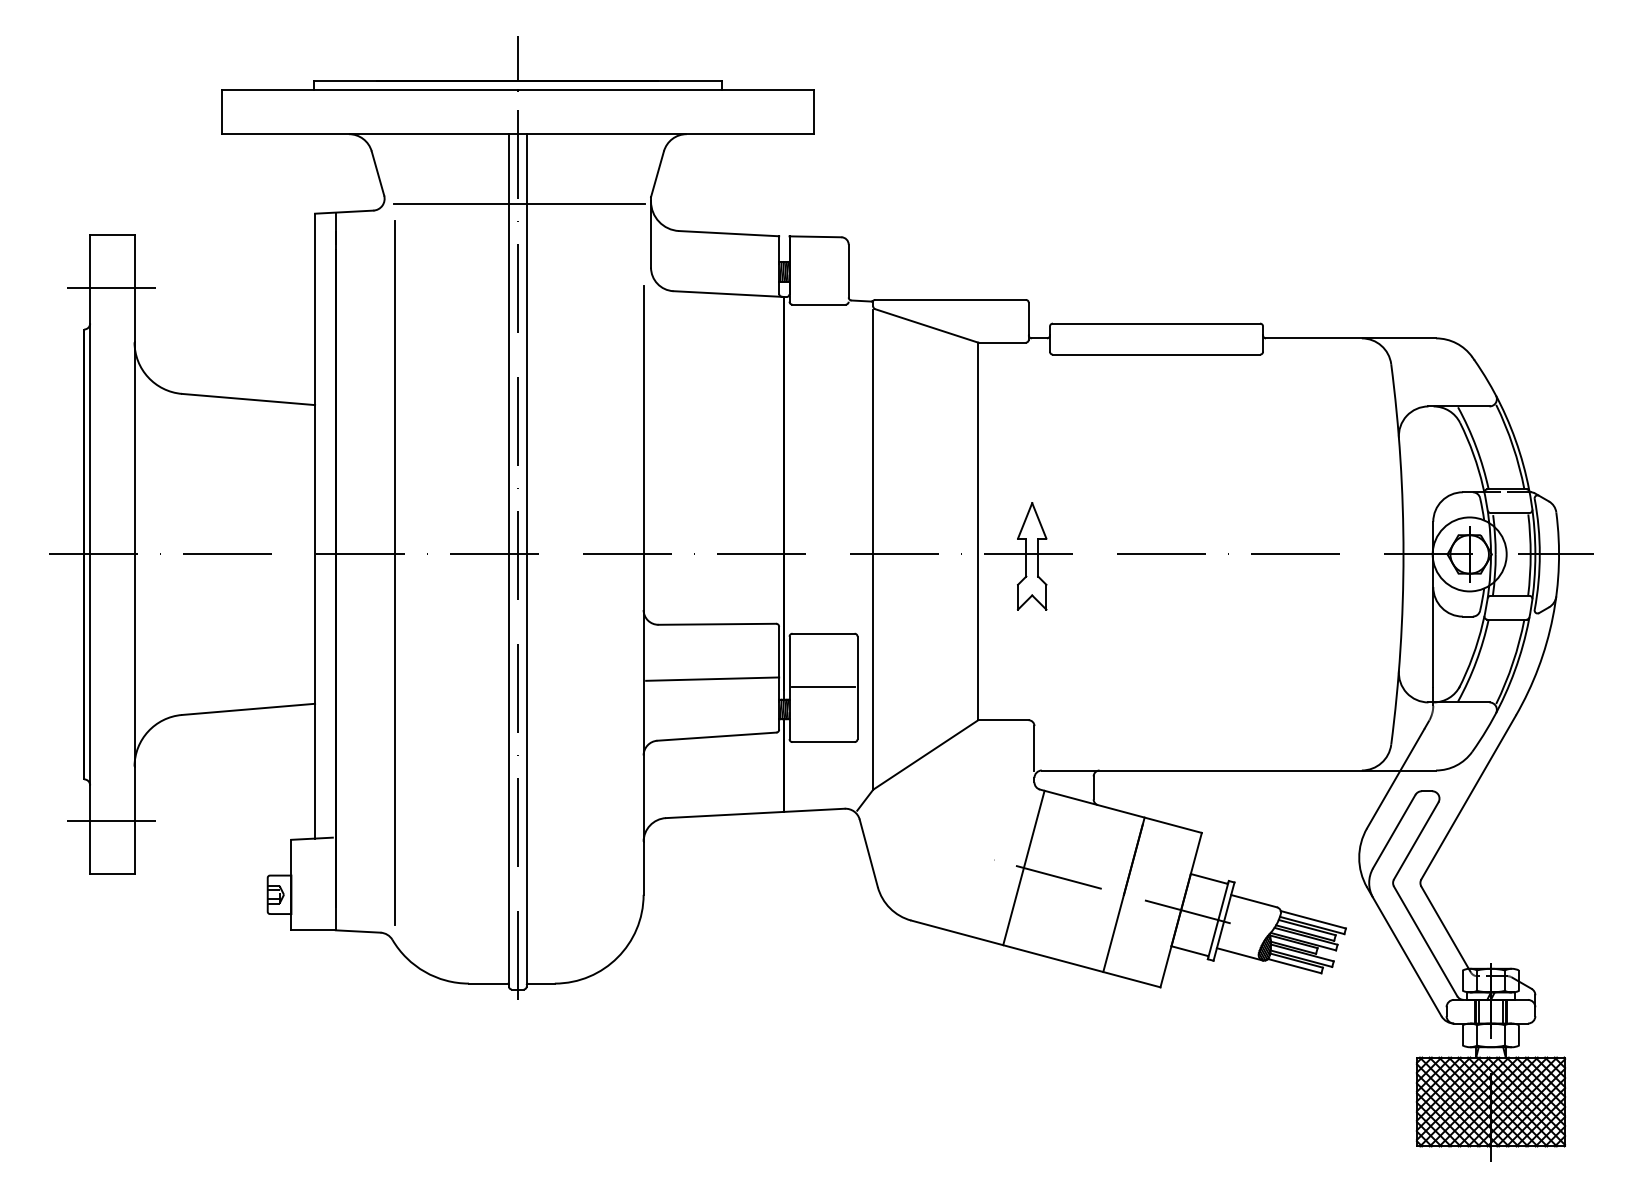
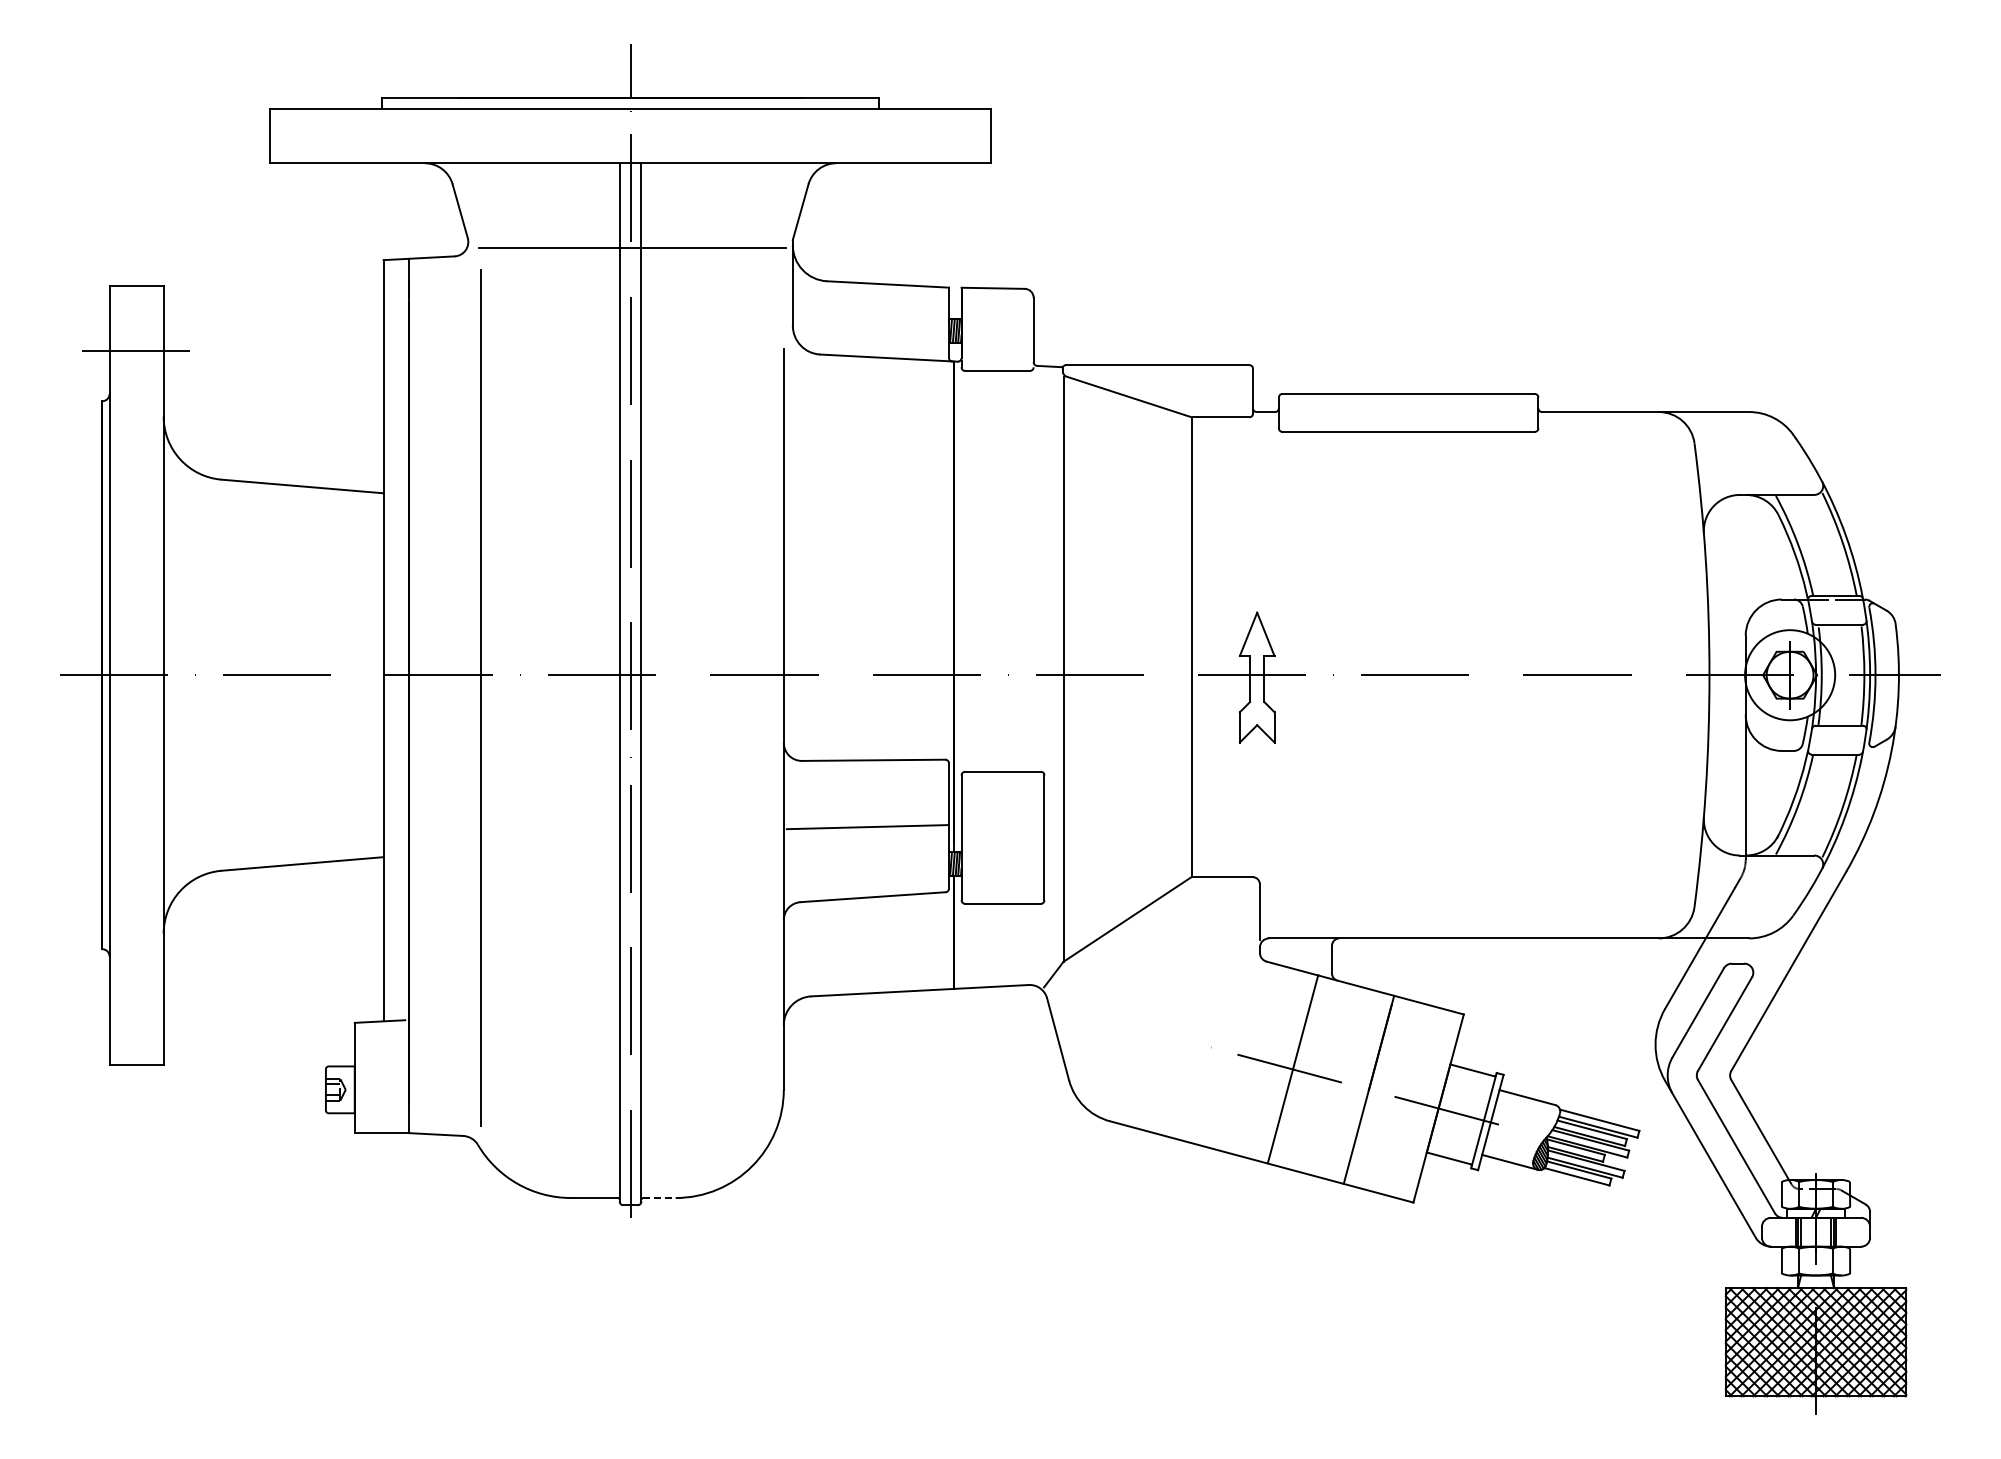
line: (823, 686) -> (1002, 836), removed
line: (109, 820) -> (133, 999), removed
line: (1023, 868) -> (1292, 1069), moved
line: (541, 984) -> (659, 1198), solid -> dashed

